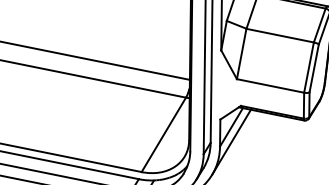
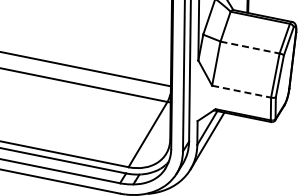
line: (280, 35) -> (250, 47), solid -> dashed
line: (271, 85) -> (242, 91), solid -> dashed

